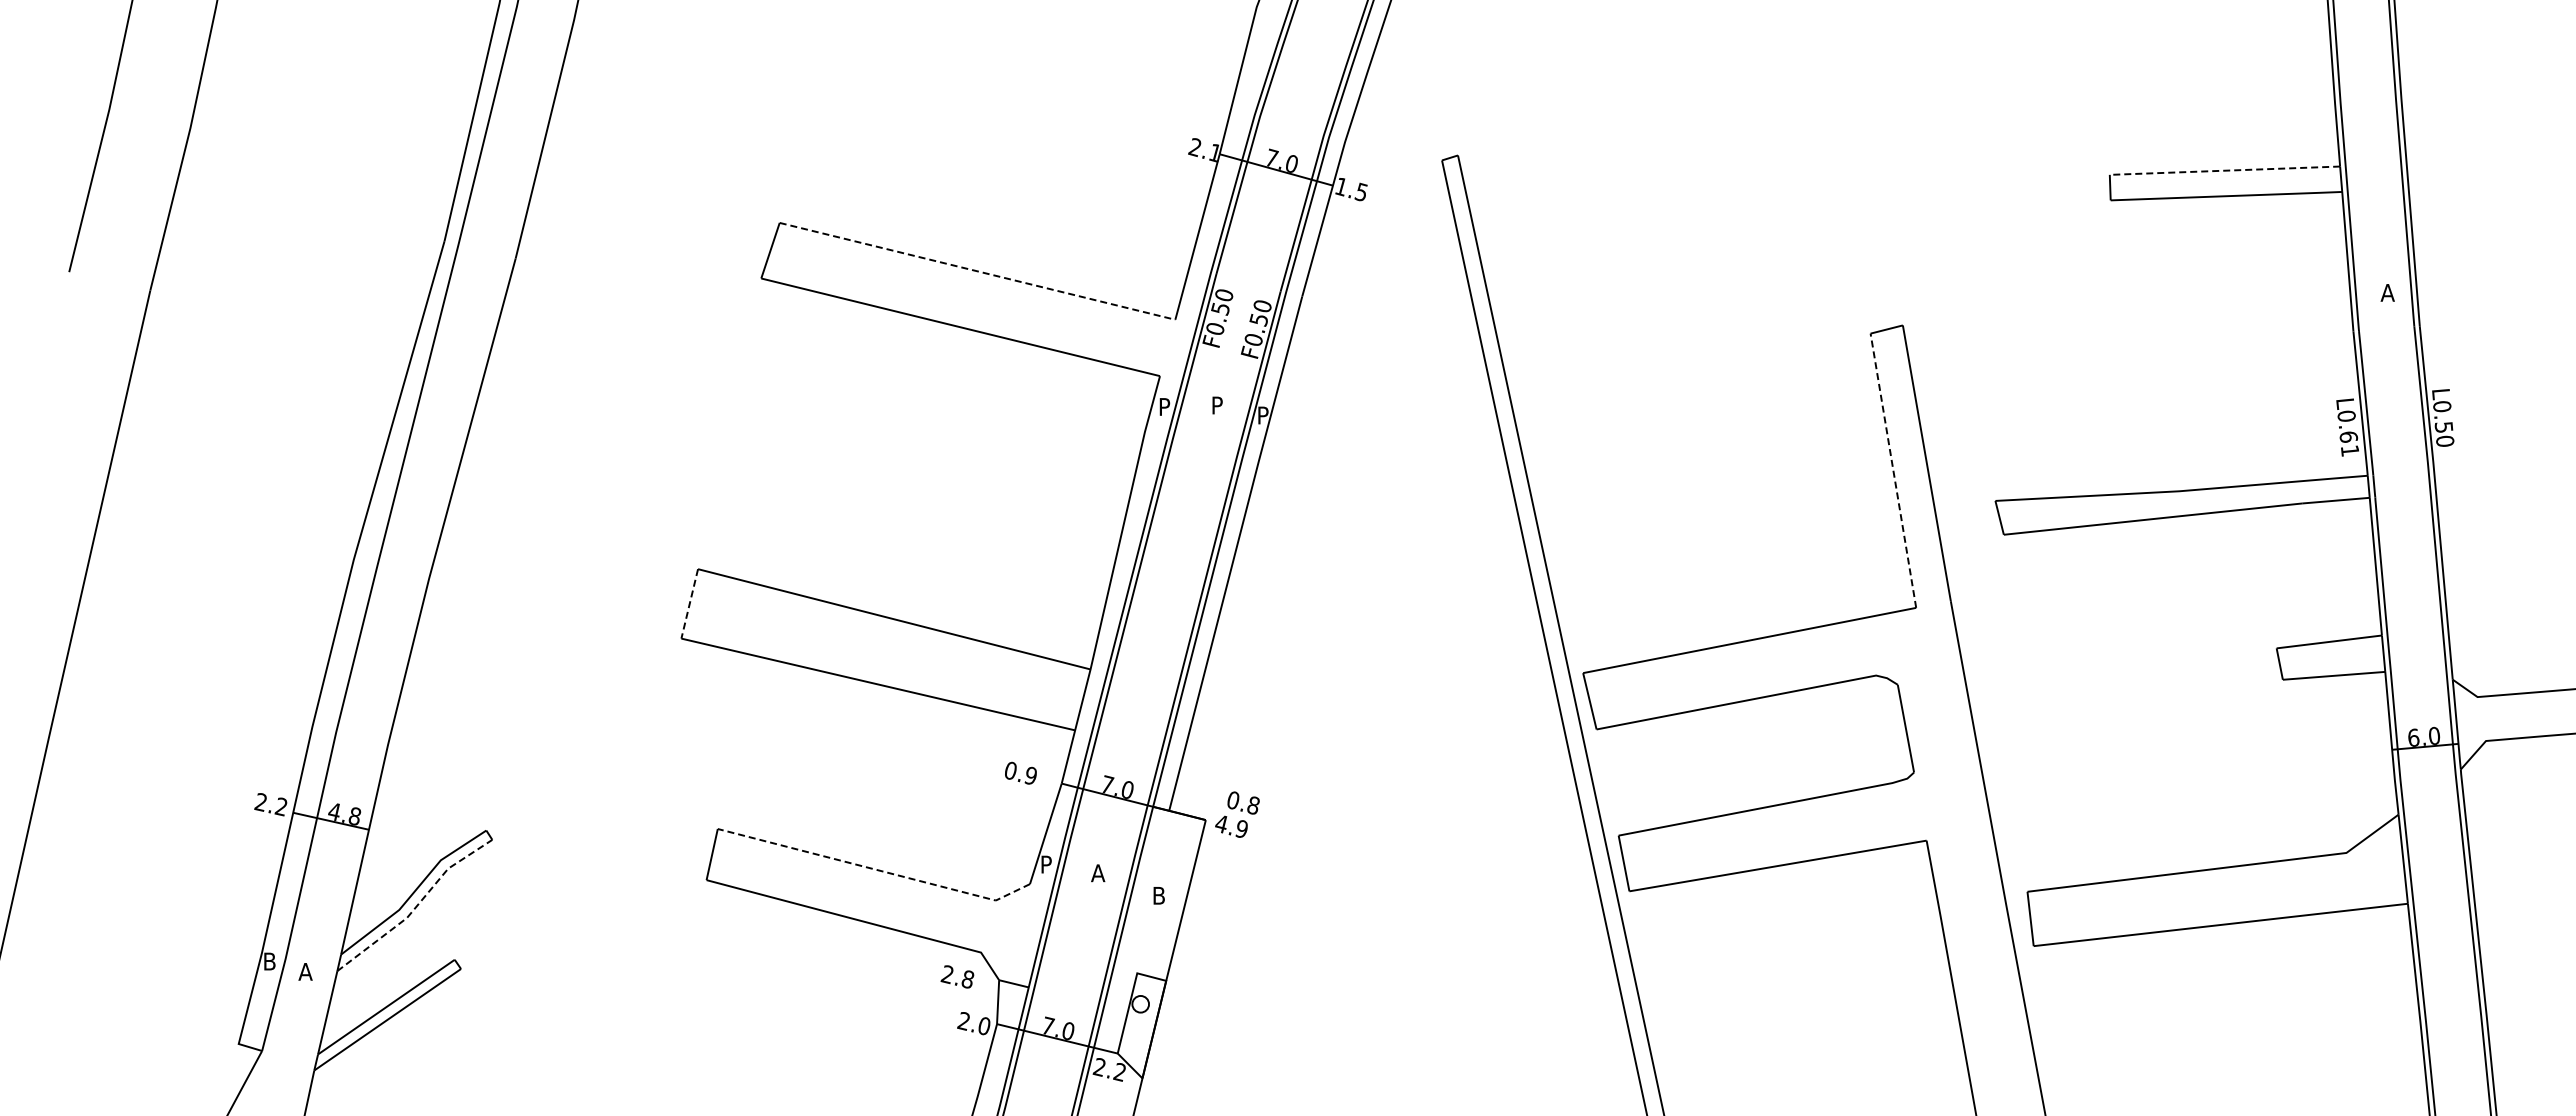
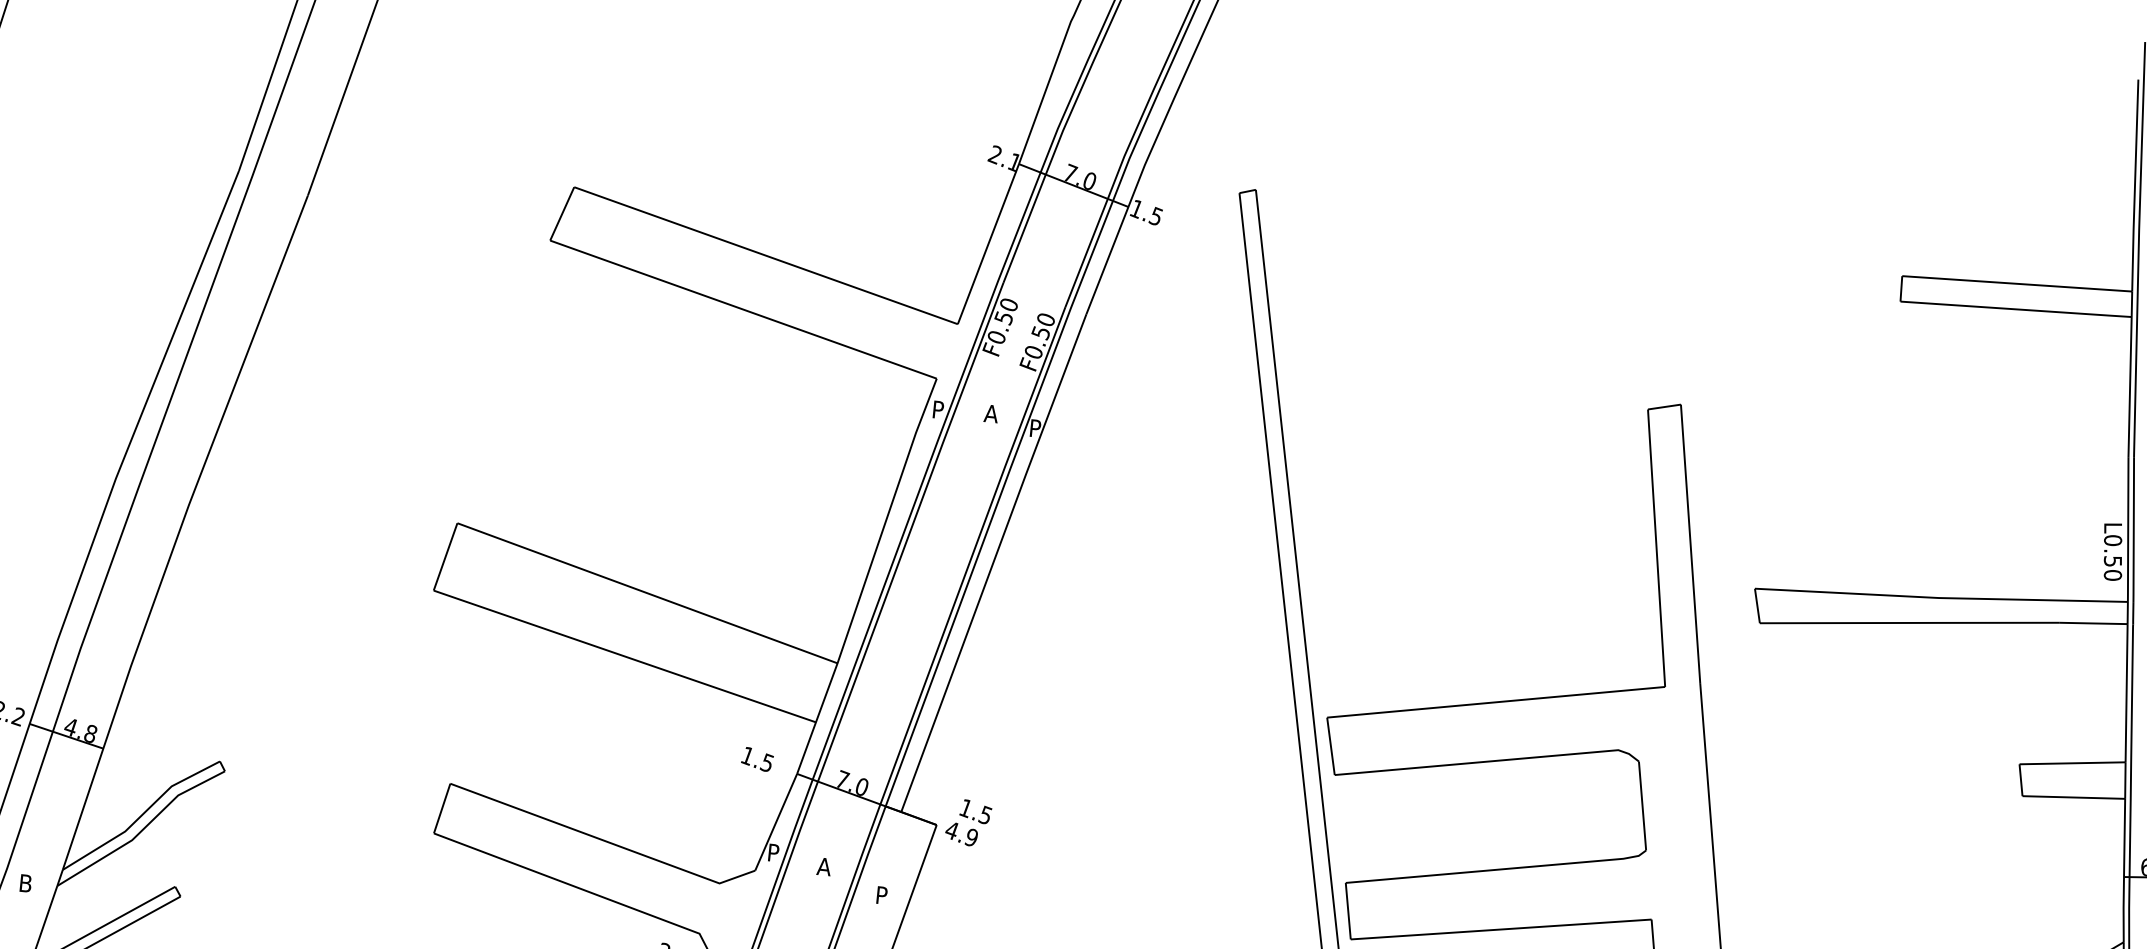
line: (2225, 170) -> (2017, 283), dashed -> solid
line: (977, 271) -> (766, 255), dashed -> solid
text: (1217, 405) -> (990, 413), P -> A
text: (2349, 443) -> (2113, 567), L0.61 -> L0.50
line: (1893, 470) -> (1656, 547), dashed -> solid
line: (689, 603) -> (445, 556), dashed -> solid
text: (1020, 772) -> (757, 758), 0.9 -> 1.5
text: (1243, 802) -> (976, 811), 0.8 -> 1.5
line: (875, 869) -> (603, 840), dashed -> solid
text: (1159, 895) -> (882, 895), B -> P
line: (416, 906) -> (142, 829), dashed -> solid
text: (305, 971) -> (25, 883), A -> B

